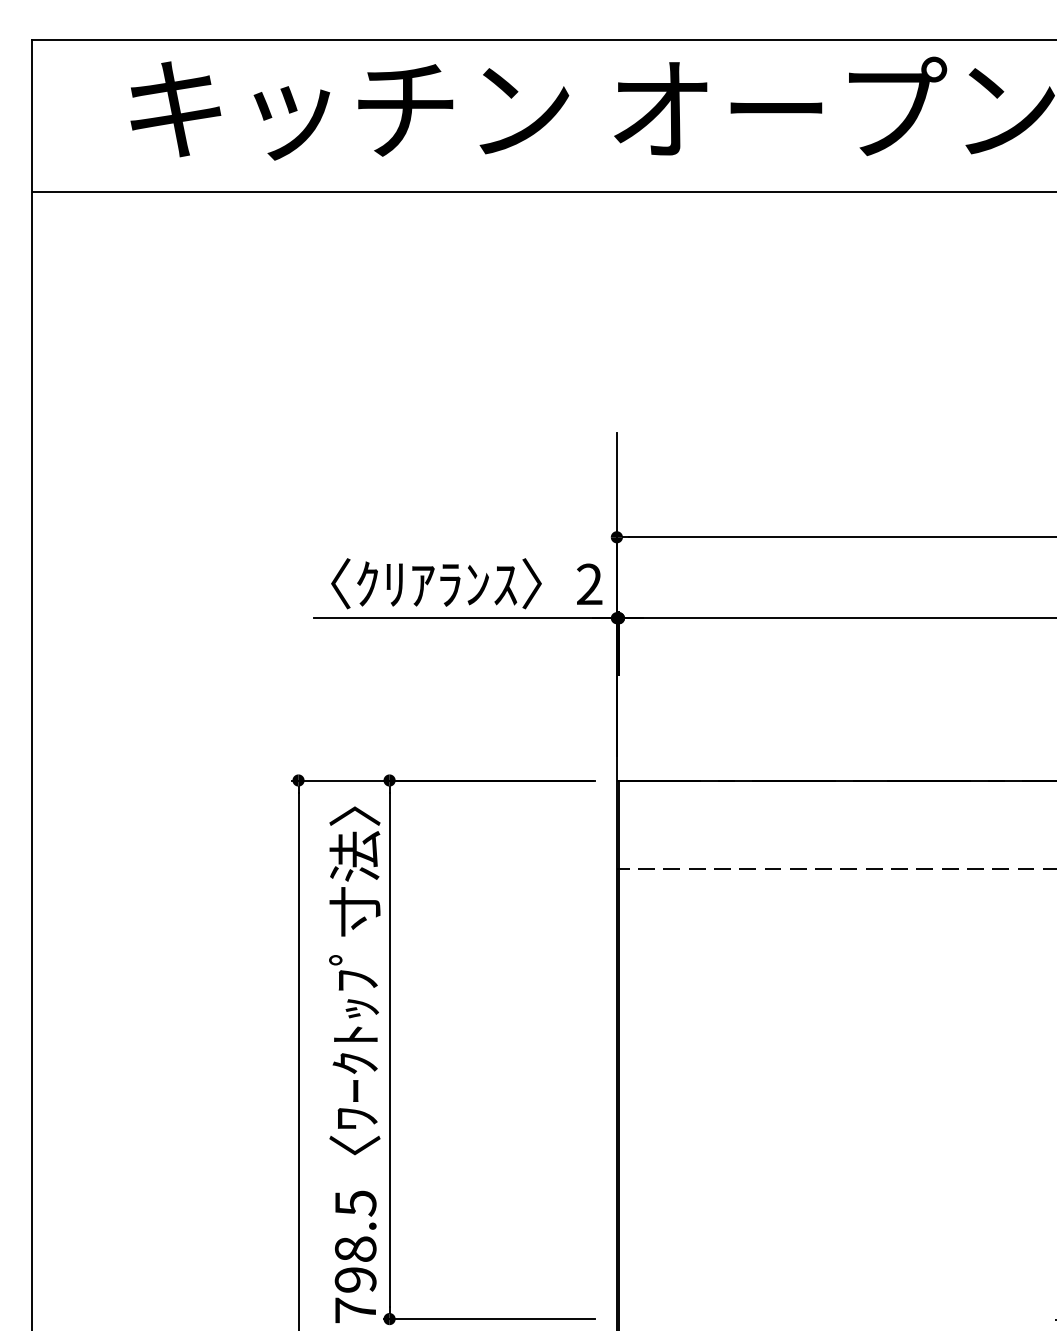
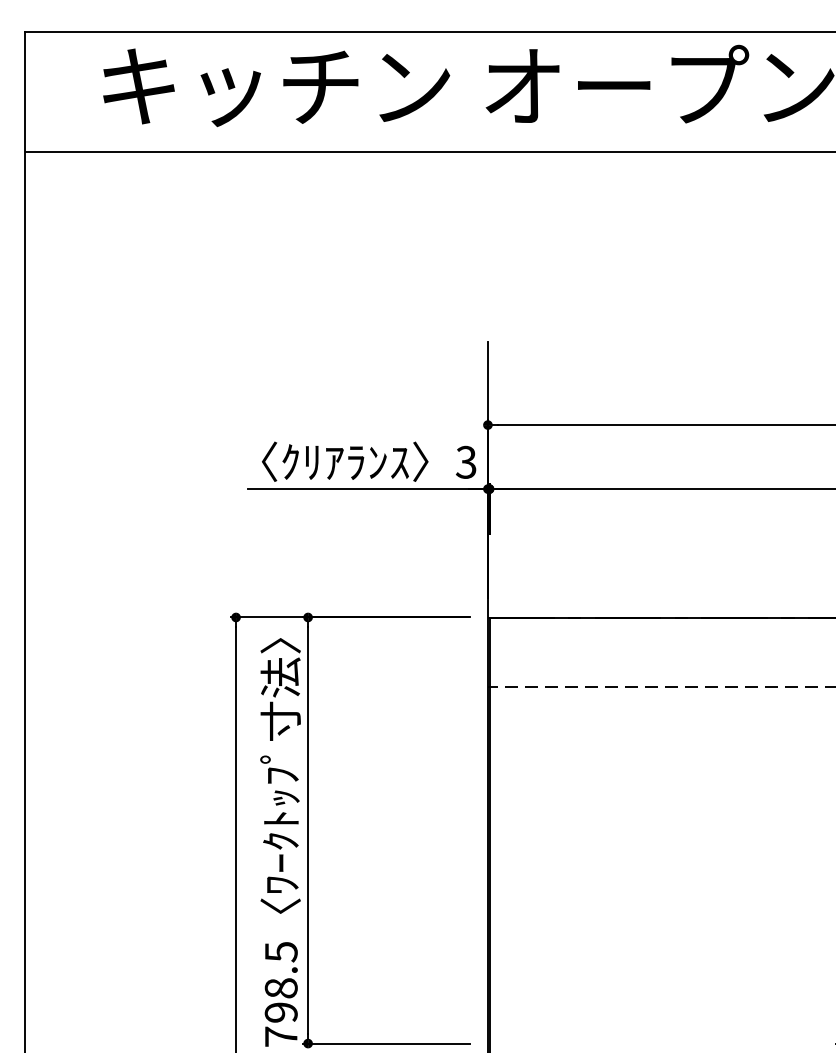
text: (588, 584) -> (465, 462), 2 -> 3

